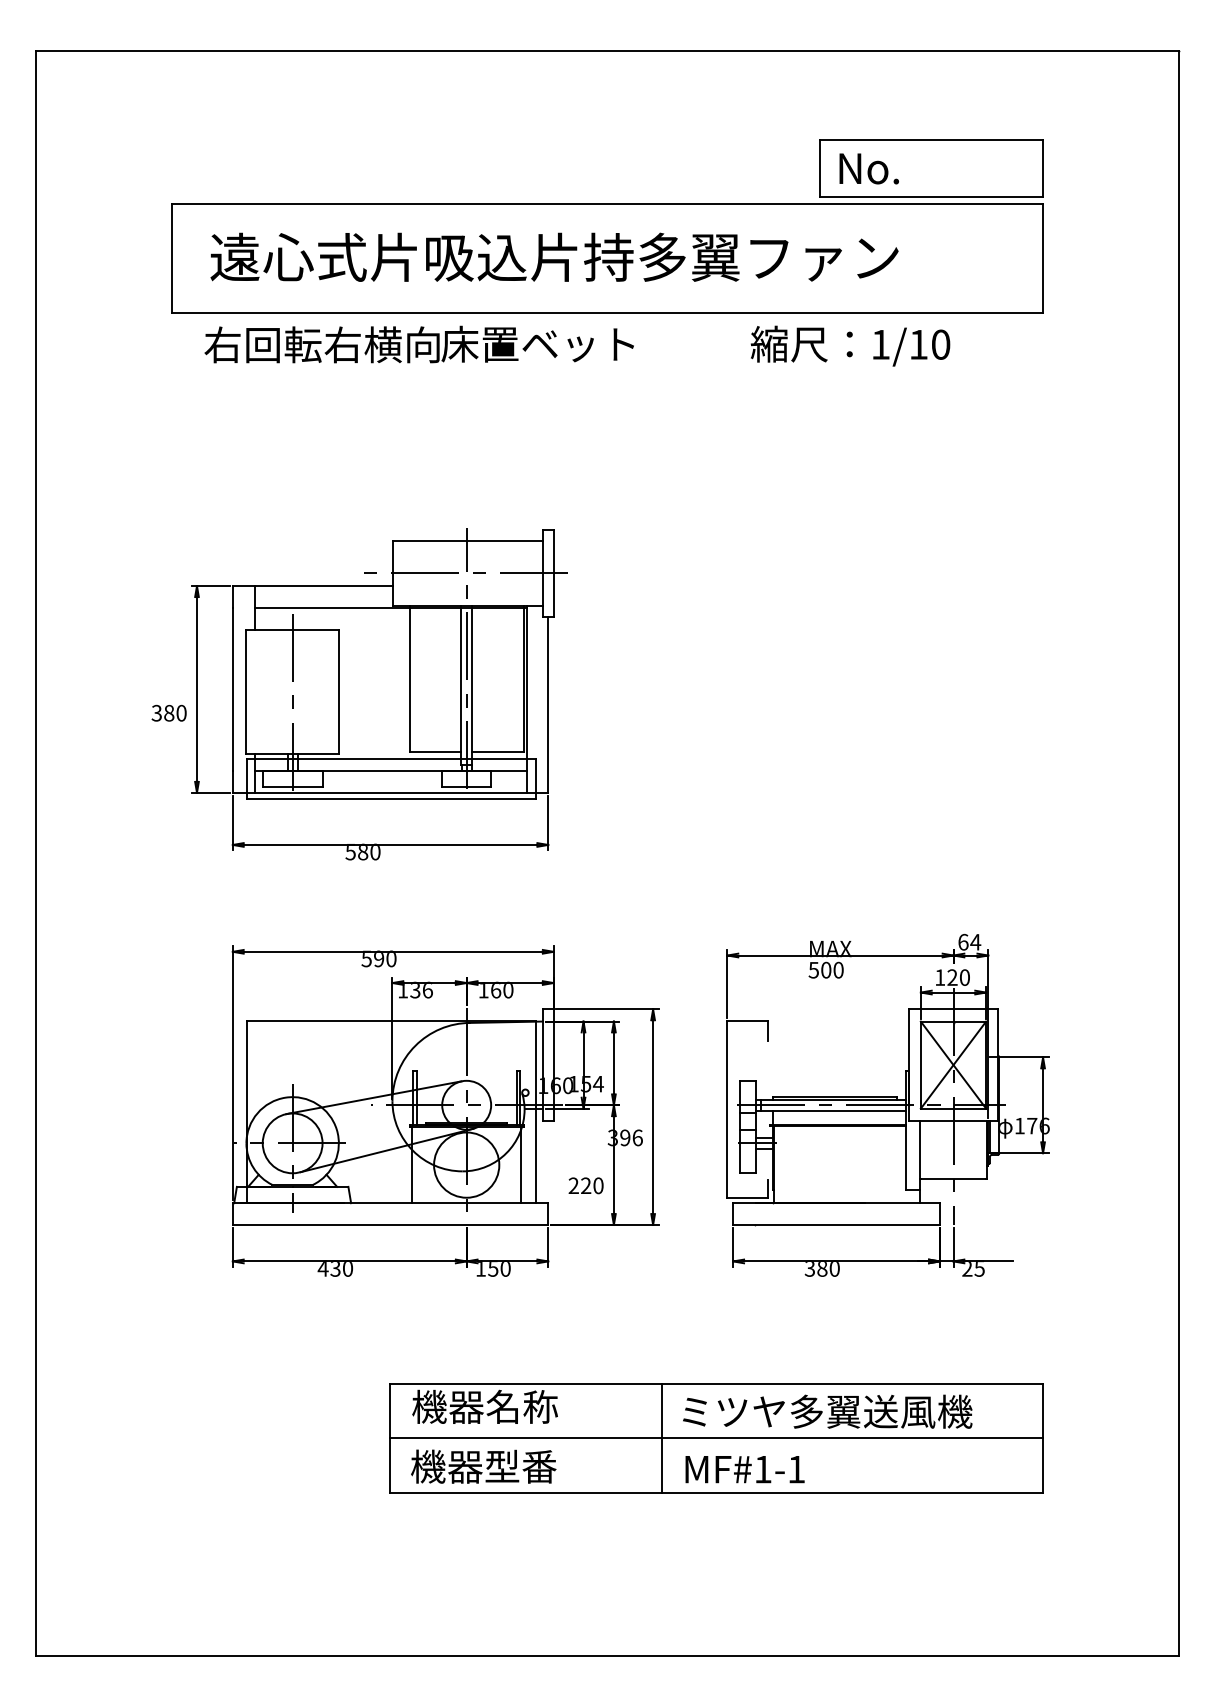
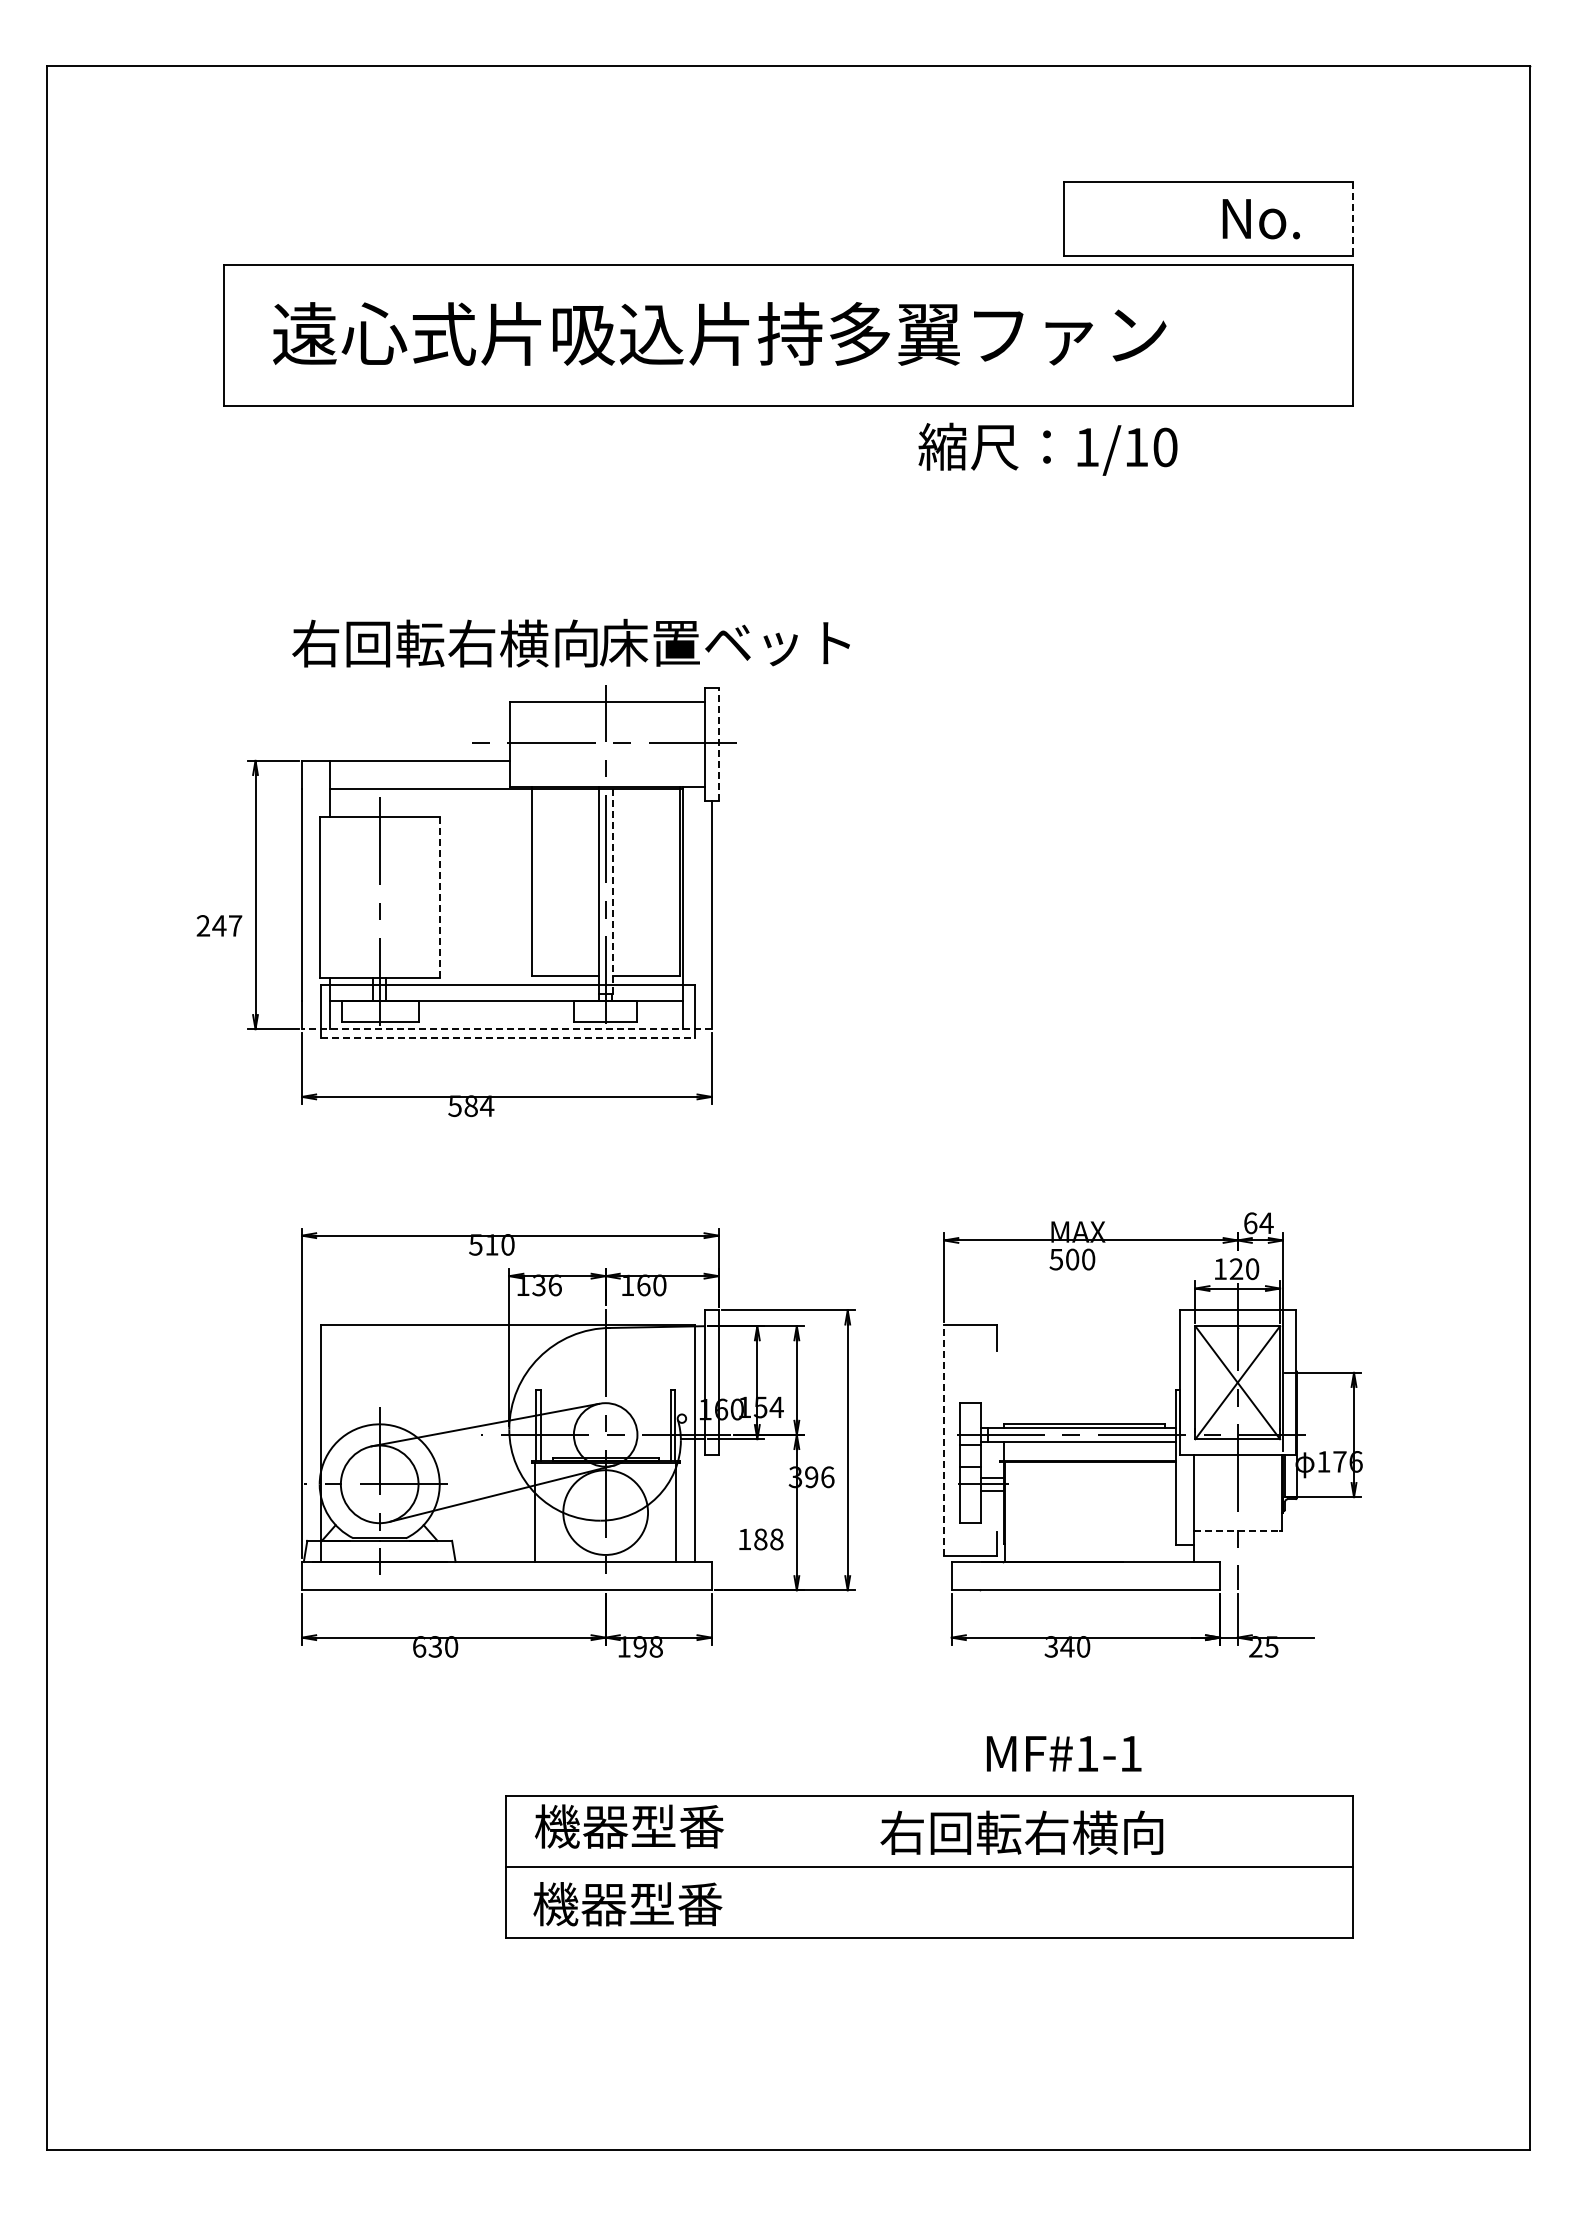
text: (868, 169) -> (1260, 219), moved
line: (1042, 169) -> (1353, 219), solid -> dashed
text: (418, 344) -> (570, 642), moved
text: (850, 345) -> (1047, 448), moved
line: (553, 572) -> (718, 743), solid -> dashed
line: (471, 685) -> (612, 890), solid -> dashed
line: (338, 691) -> (439, 897), solid -> dashed
text: (169, 712) -> (219, 925), 380 -> 247
line: (390, 793) -> (506, 1029), solid -> dashed
line: (391, 799) -> (508, 1037), solid -> dashed
text: (375, 852) -> (487, 1106), 580 -> 584
text: (378, 958) -> (491, 1244), 590 -> 510
line: (727, 1109) -> (944, 1440), solid -> dashed
line: (953, 1178) -> (1237, 1530), solid -> dashed
text: (585, 1185) -> (760, 1539), 220 -> 188
text: (323, 1268) -> (419, 1646), 430 -> 630
text: (498, 1268) -> (647, 1646), 150 -> 198
text: (822, 1268) -> (1067, 1646), 380 -> 340
text: (522, 1406) -> (677, 1826), 機器名称 -> 機器型番
text: (825, 1411) -> (1071, 1832), ミツヤ多翼送風機 -> 右回転右横向
line: (662, 1437) -> (859, 1866), removed
text: (745, 1469) -> (1064, 1753), moved

